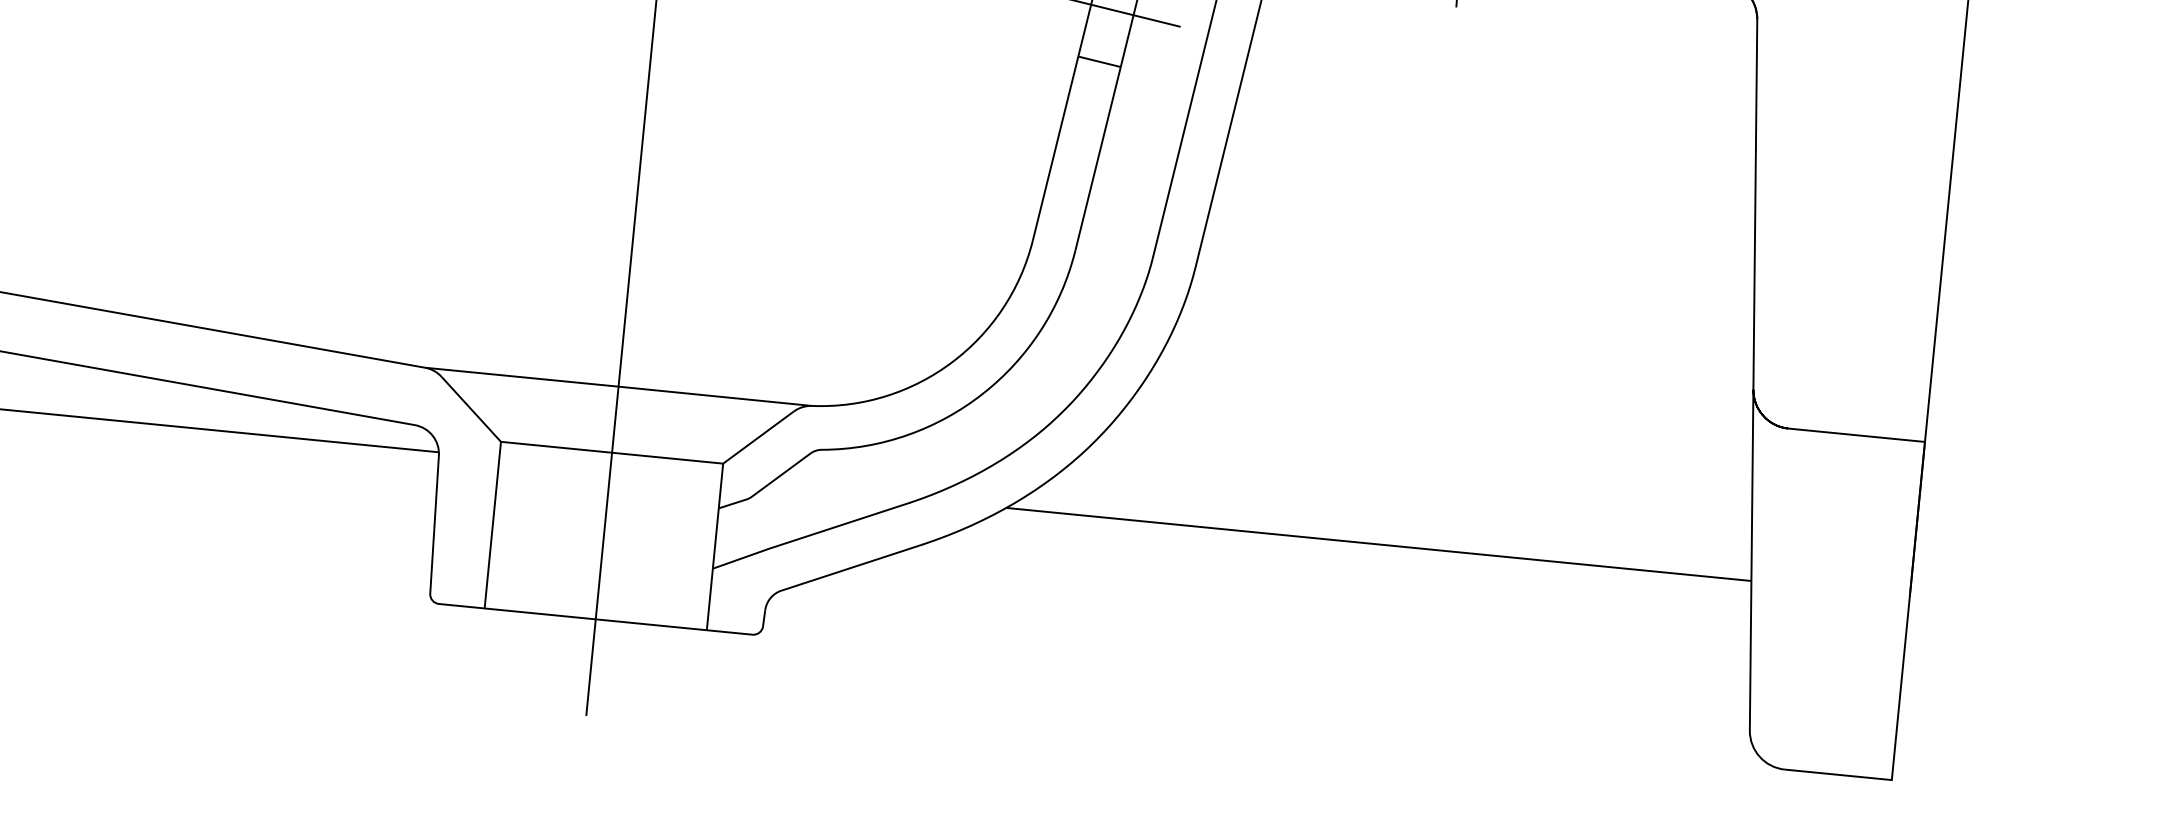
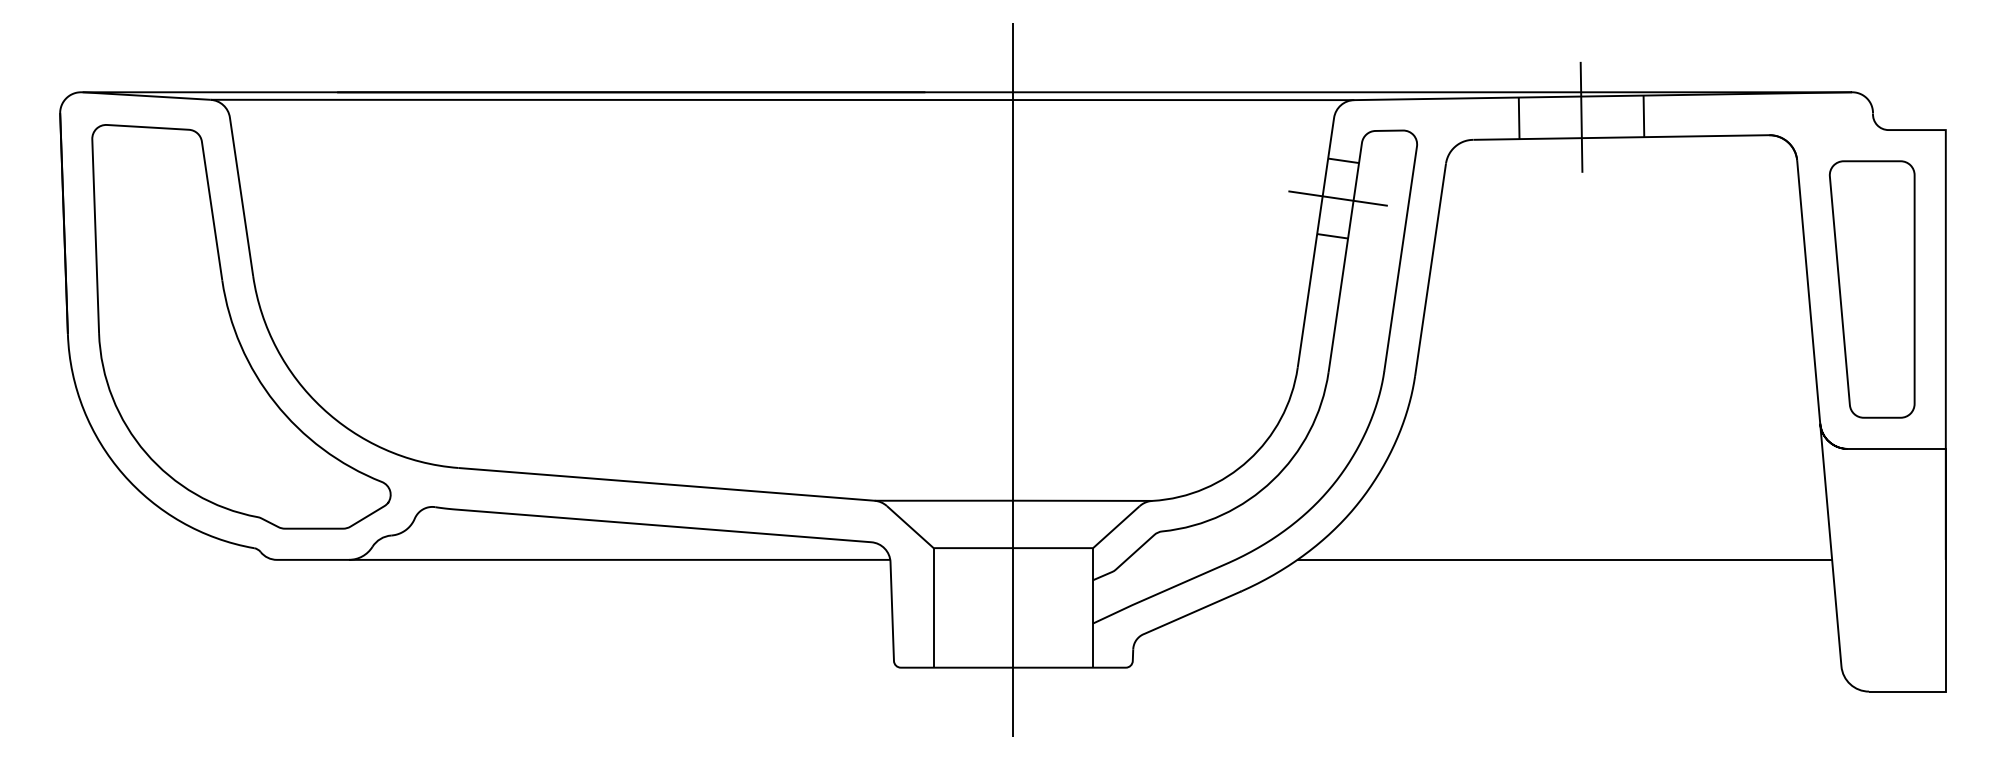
part: (1843, 209) -> (1871, 289), added

